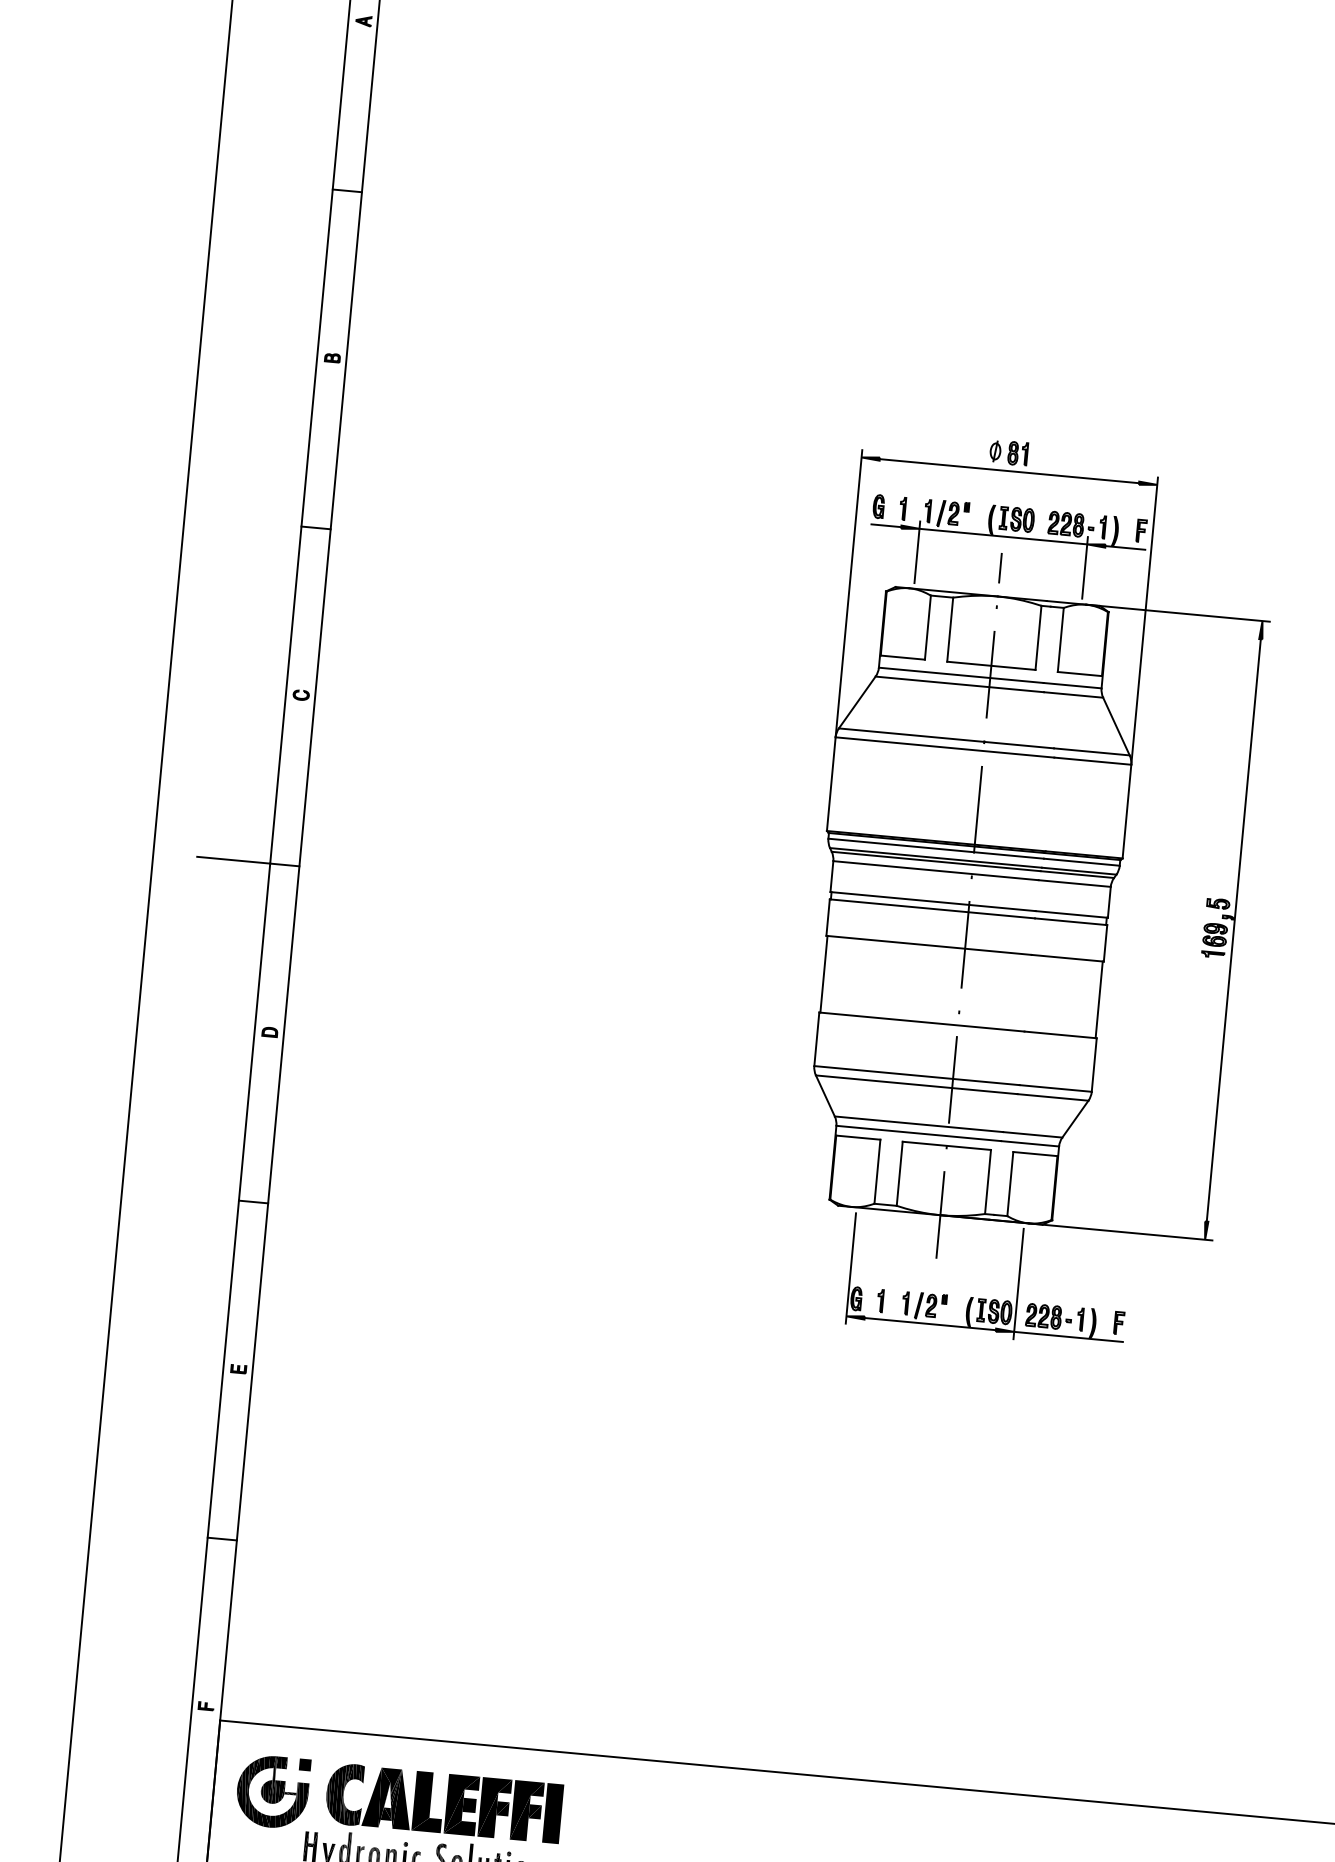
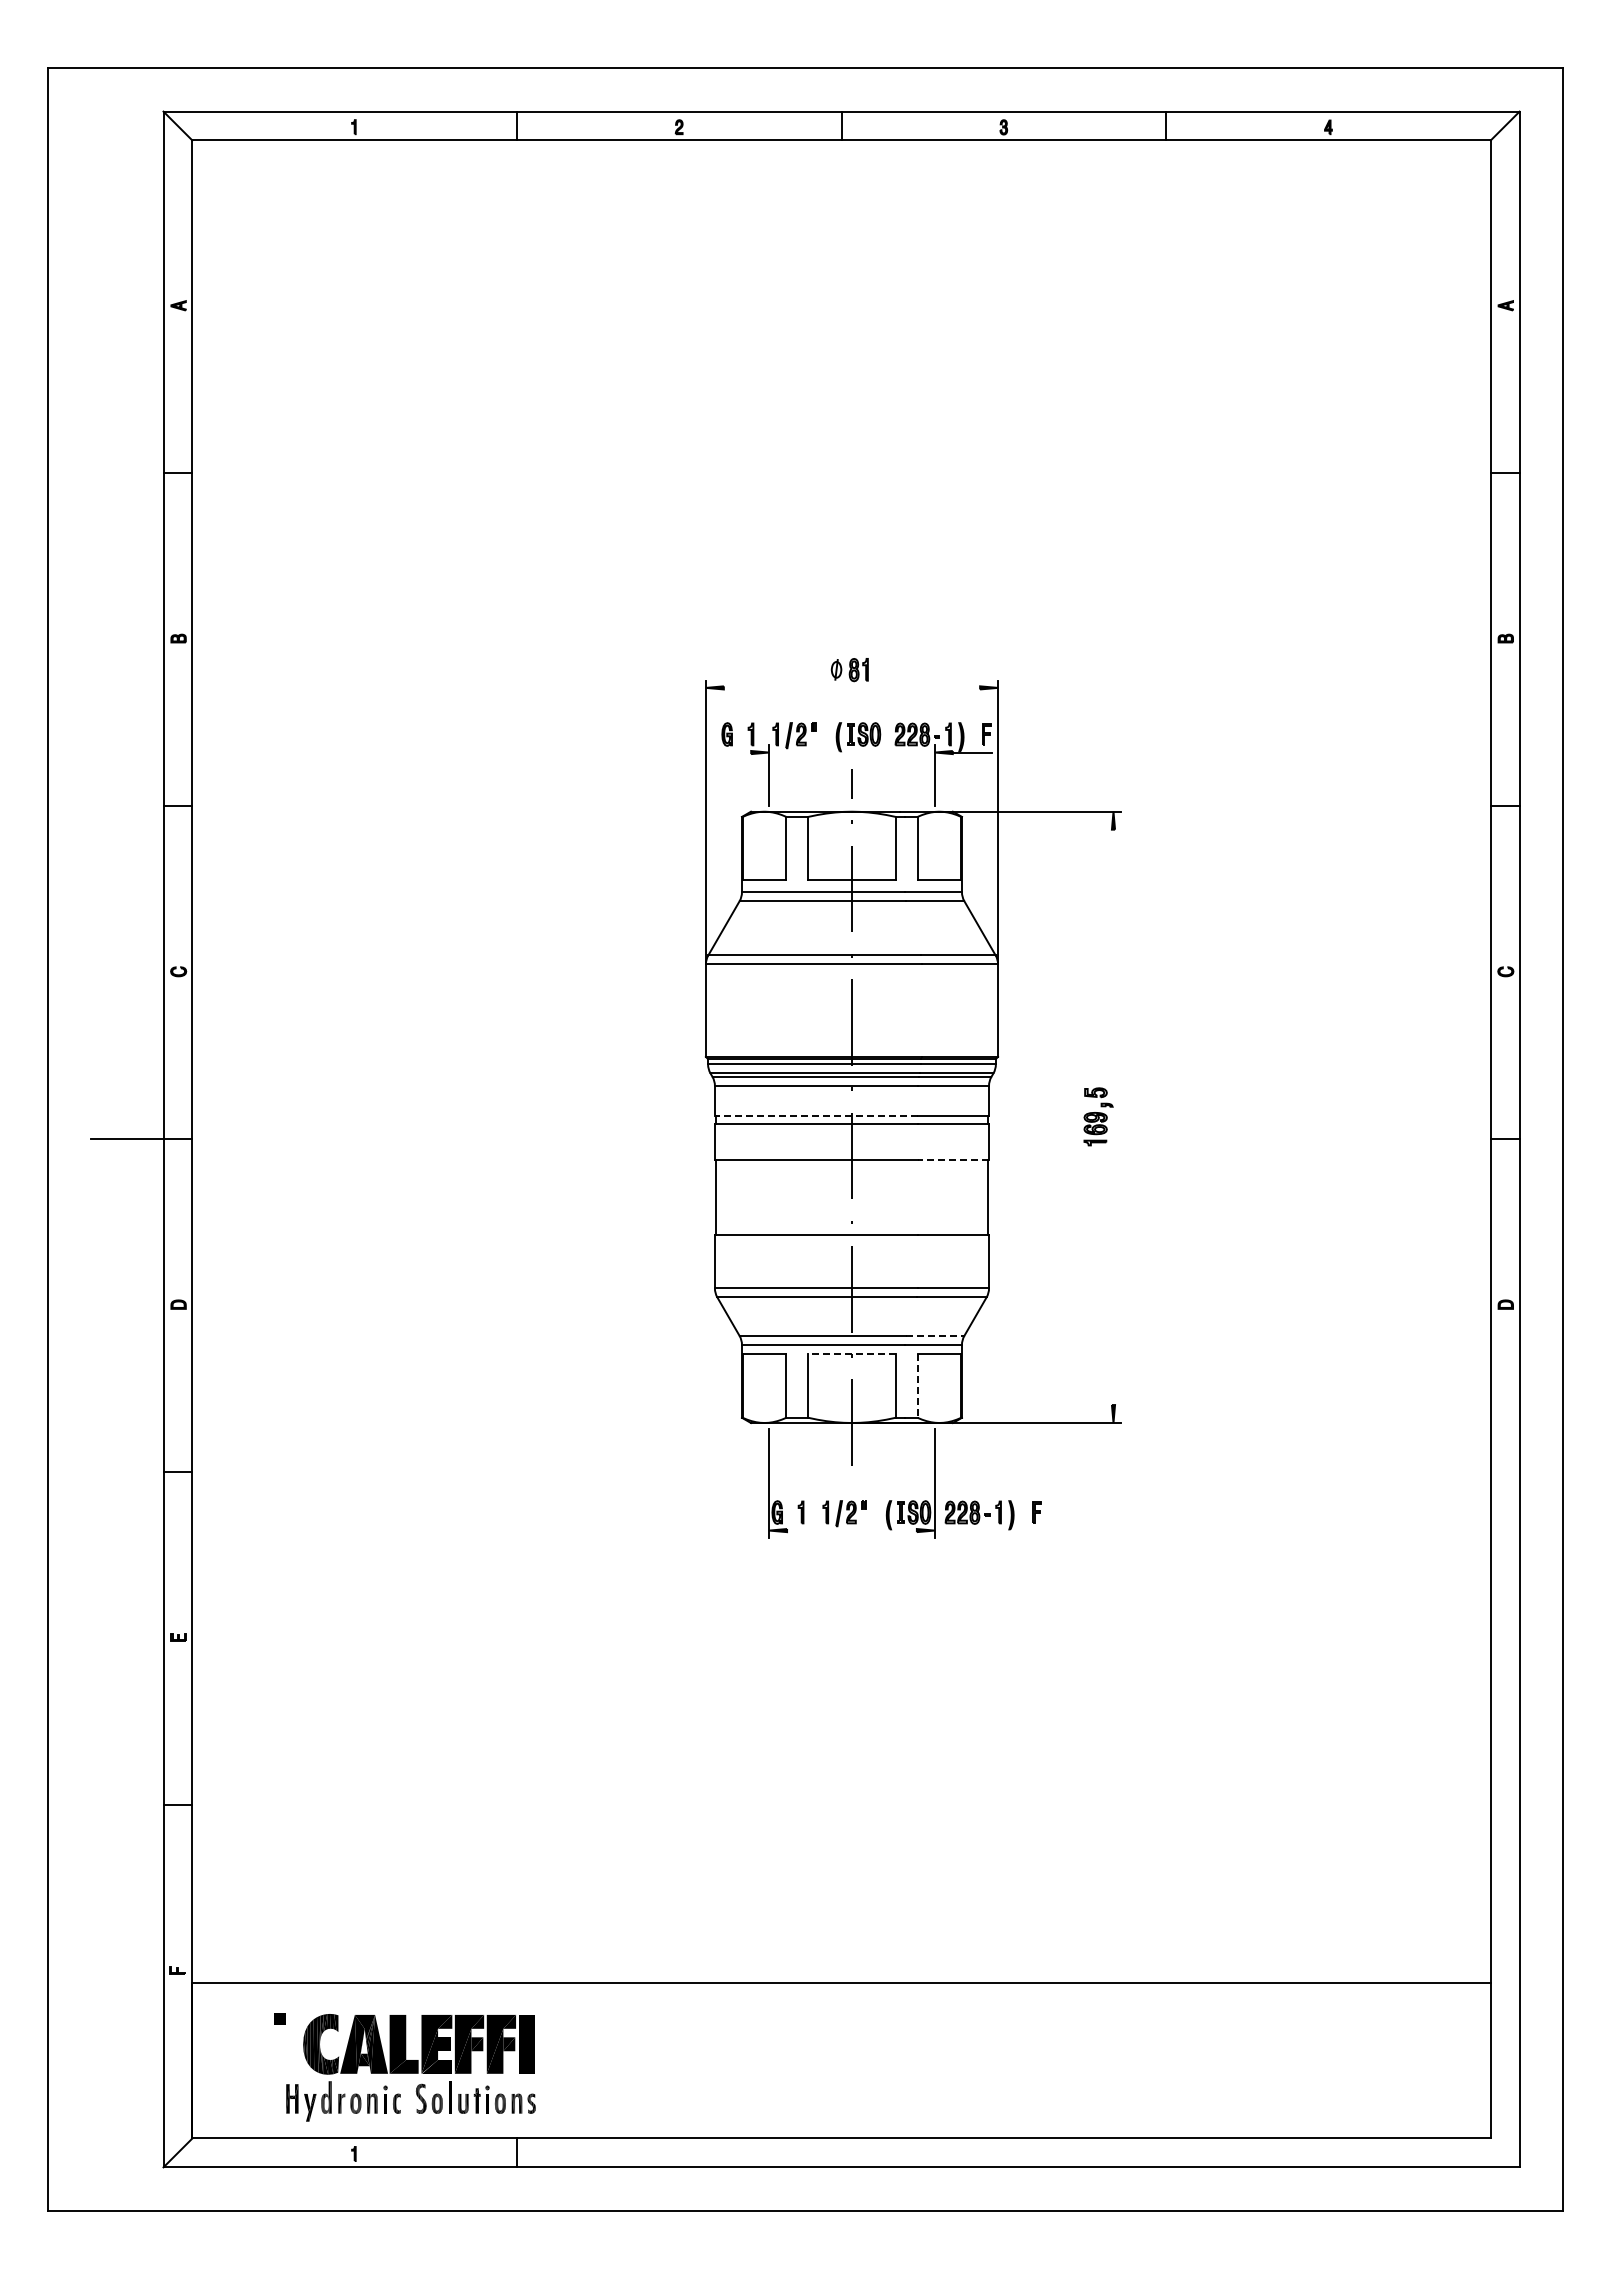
line: (1008, 470) -> (851, 687), removed
line: (886, 525) -> (736, 752), removed
line: (1002, 536) -> (851, 752), removed
line: (932, 901) -> (815, 1116), solid -> dashed
line: (1233, 930) -> (1113, 1117), removed
line: (1067, 958) -> (953, 1159), solid -> dashed
line: (1033, 1134) -> (935, 1335), solid -> dashed
line: (946, 1145) -> (851, 1354), solid -> dashed
line: (1010, 1184) -> (917, 1386), solid -> dashed
line: (929, 1323) -> (851, 1530), removed
line: (1068, 1336) -> (988, 1530), removed
part: (272, 1791) -> (250, 2048), removed

